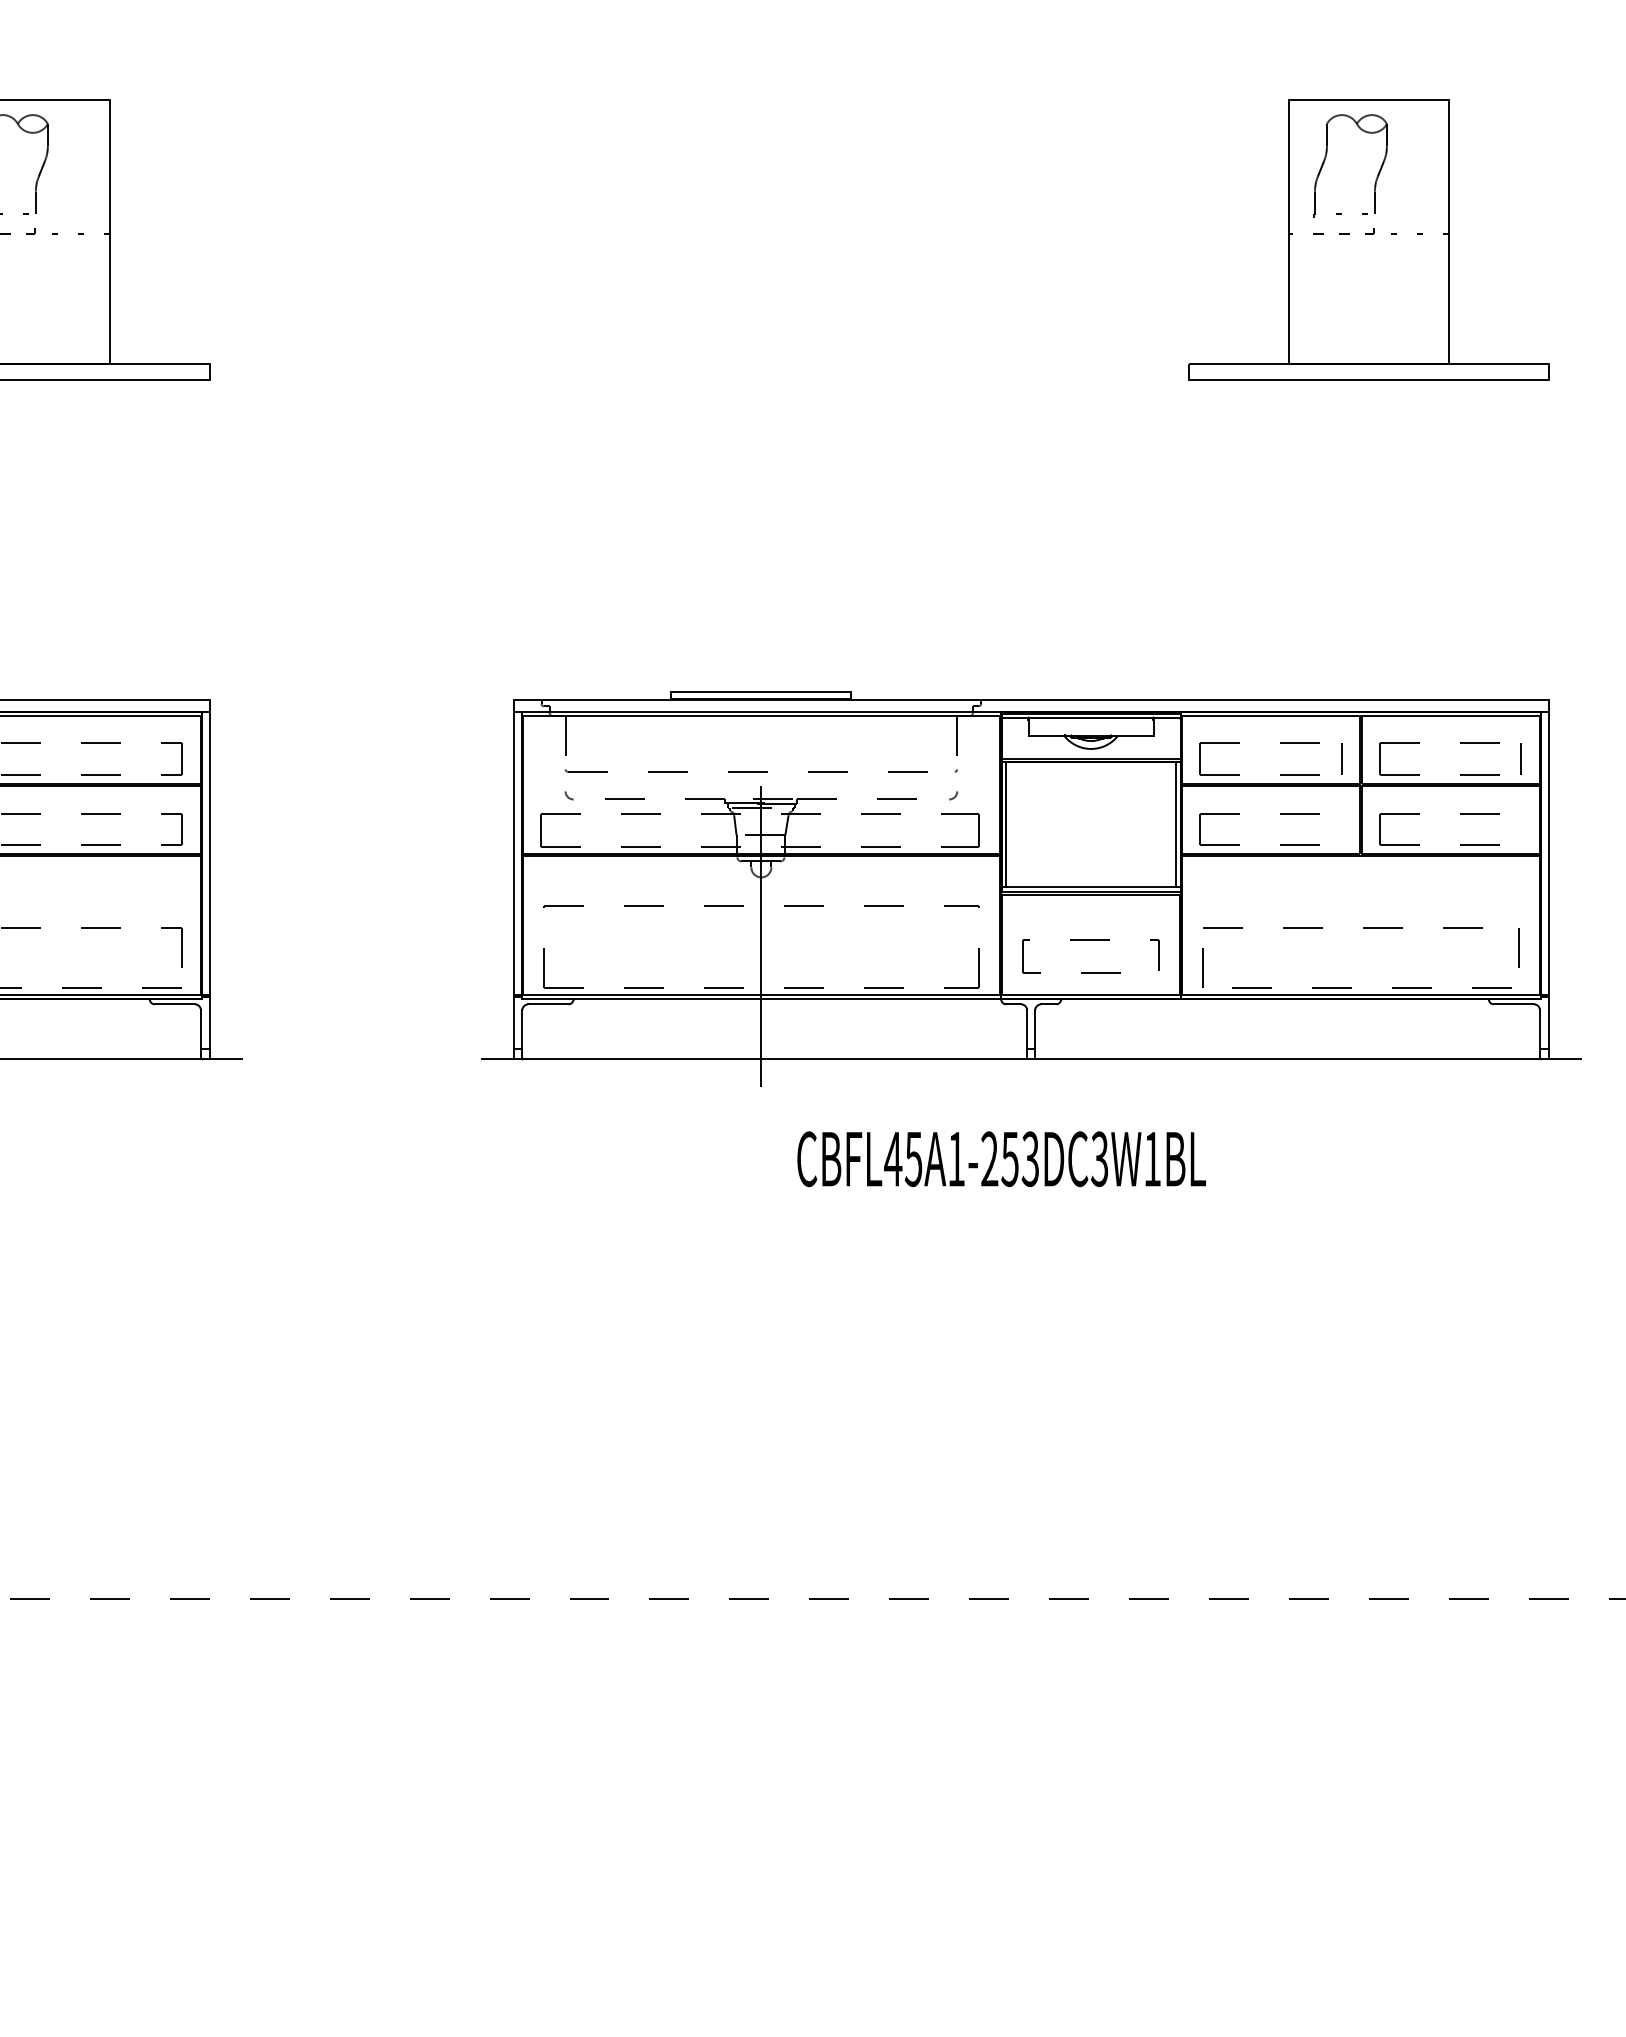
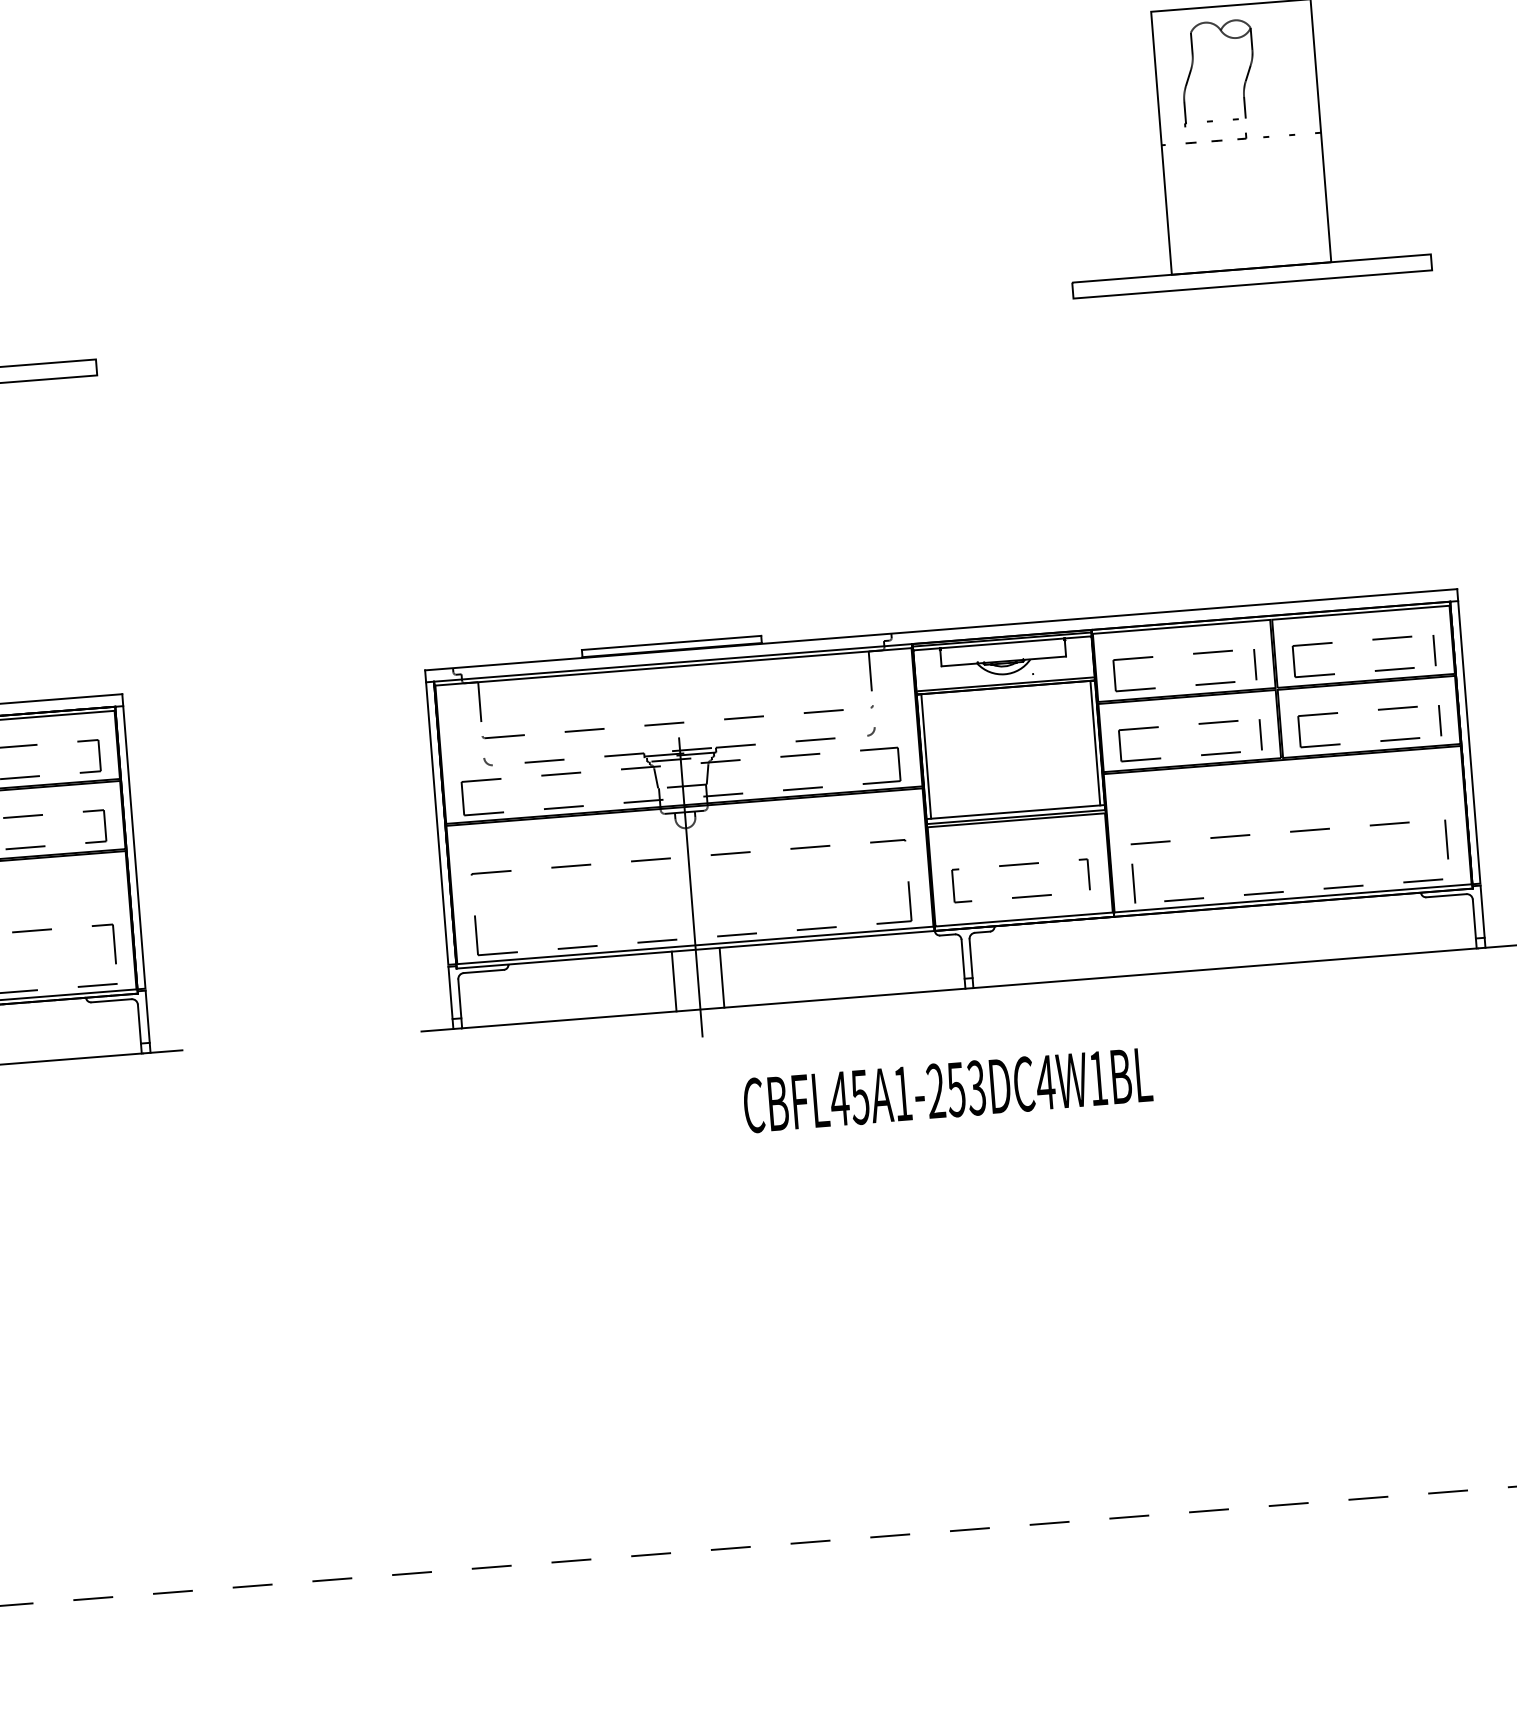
line: (1341, 829) -> (1260, 734), added
line: (1520, 829) -> (1439, 720), added
line: (737, 1029) -> (674, 981), added
line: (785, 1029) -> (722, 977), added
text: (1099, 1159) -> (1045, 1082), CBFL45A1-253DC3W1BL -> CBFL45A1-253DC4W1BL

